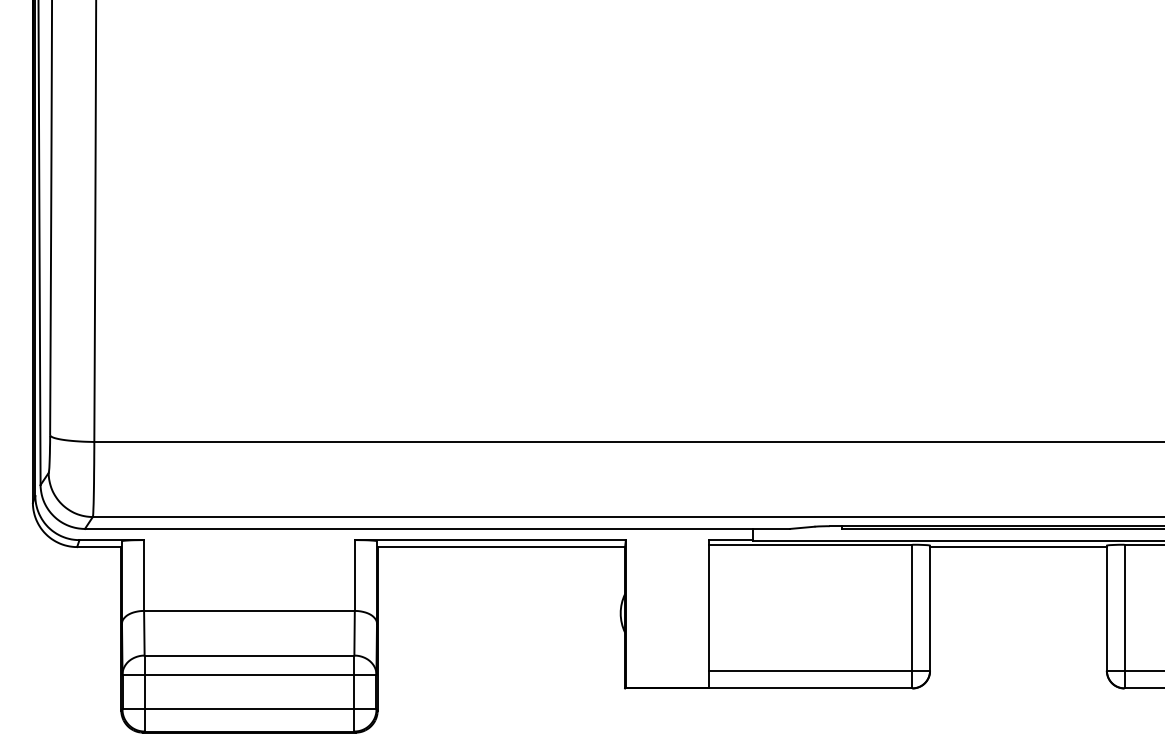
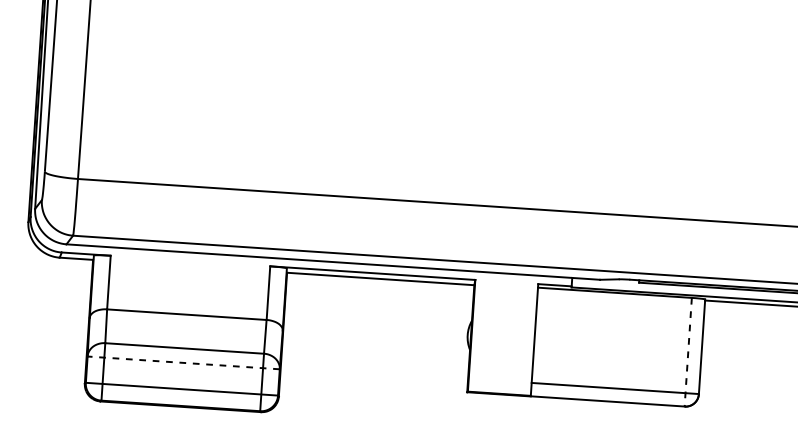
line: (912, 616) -> (688, 352), solid -> dashed
line: (249, 674) -> (183, 362), solid -> dashed

